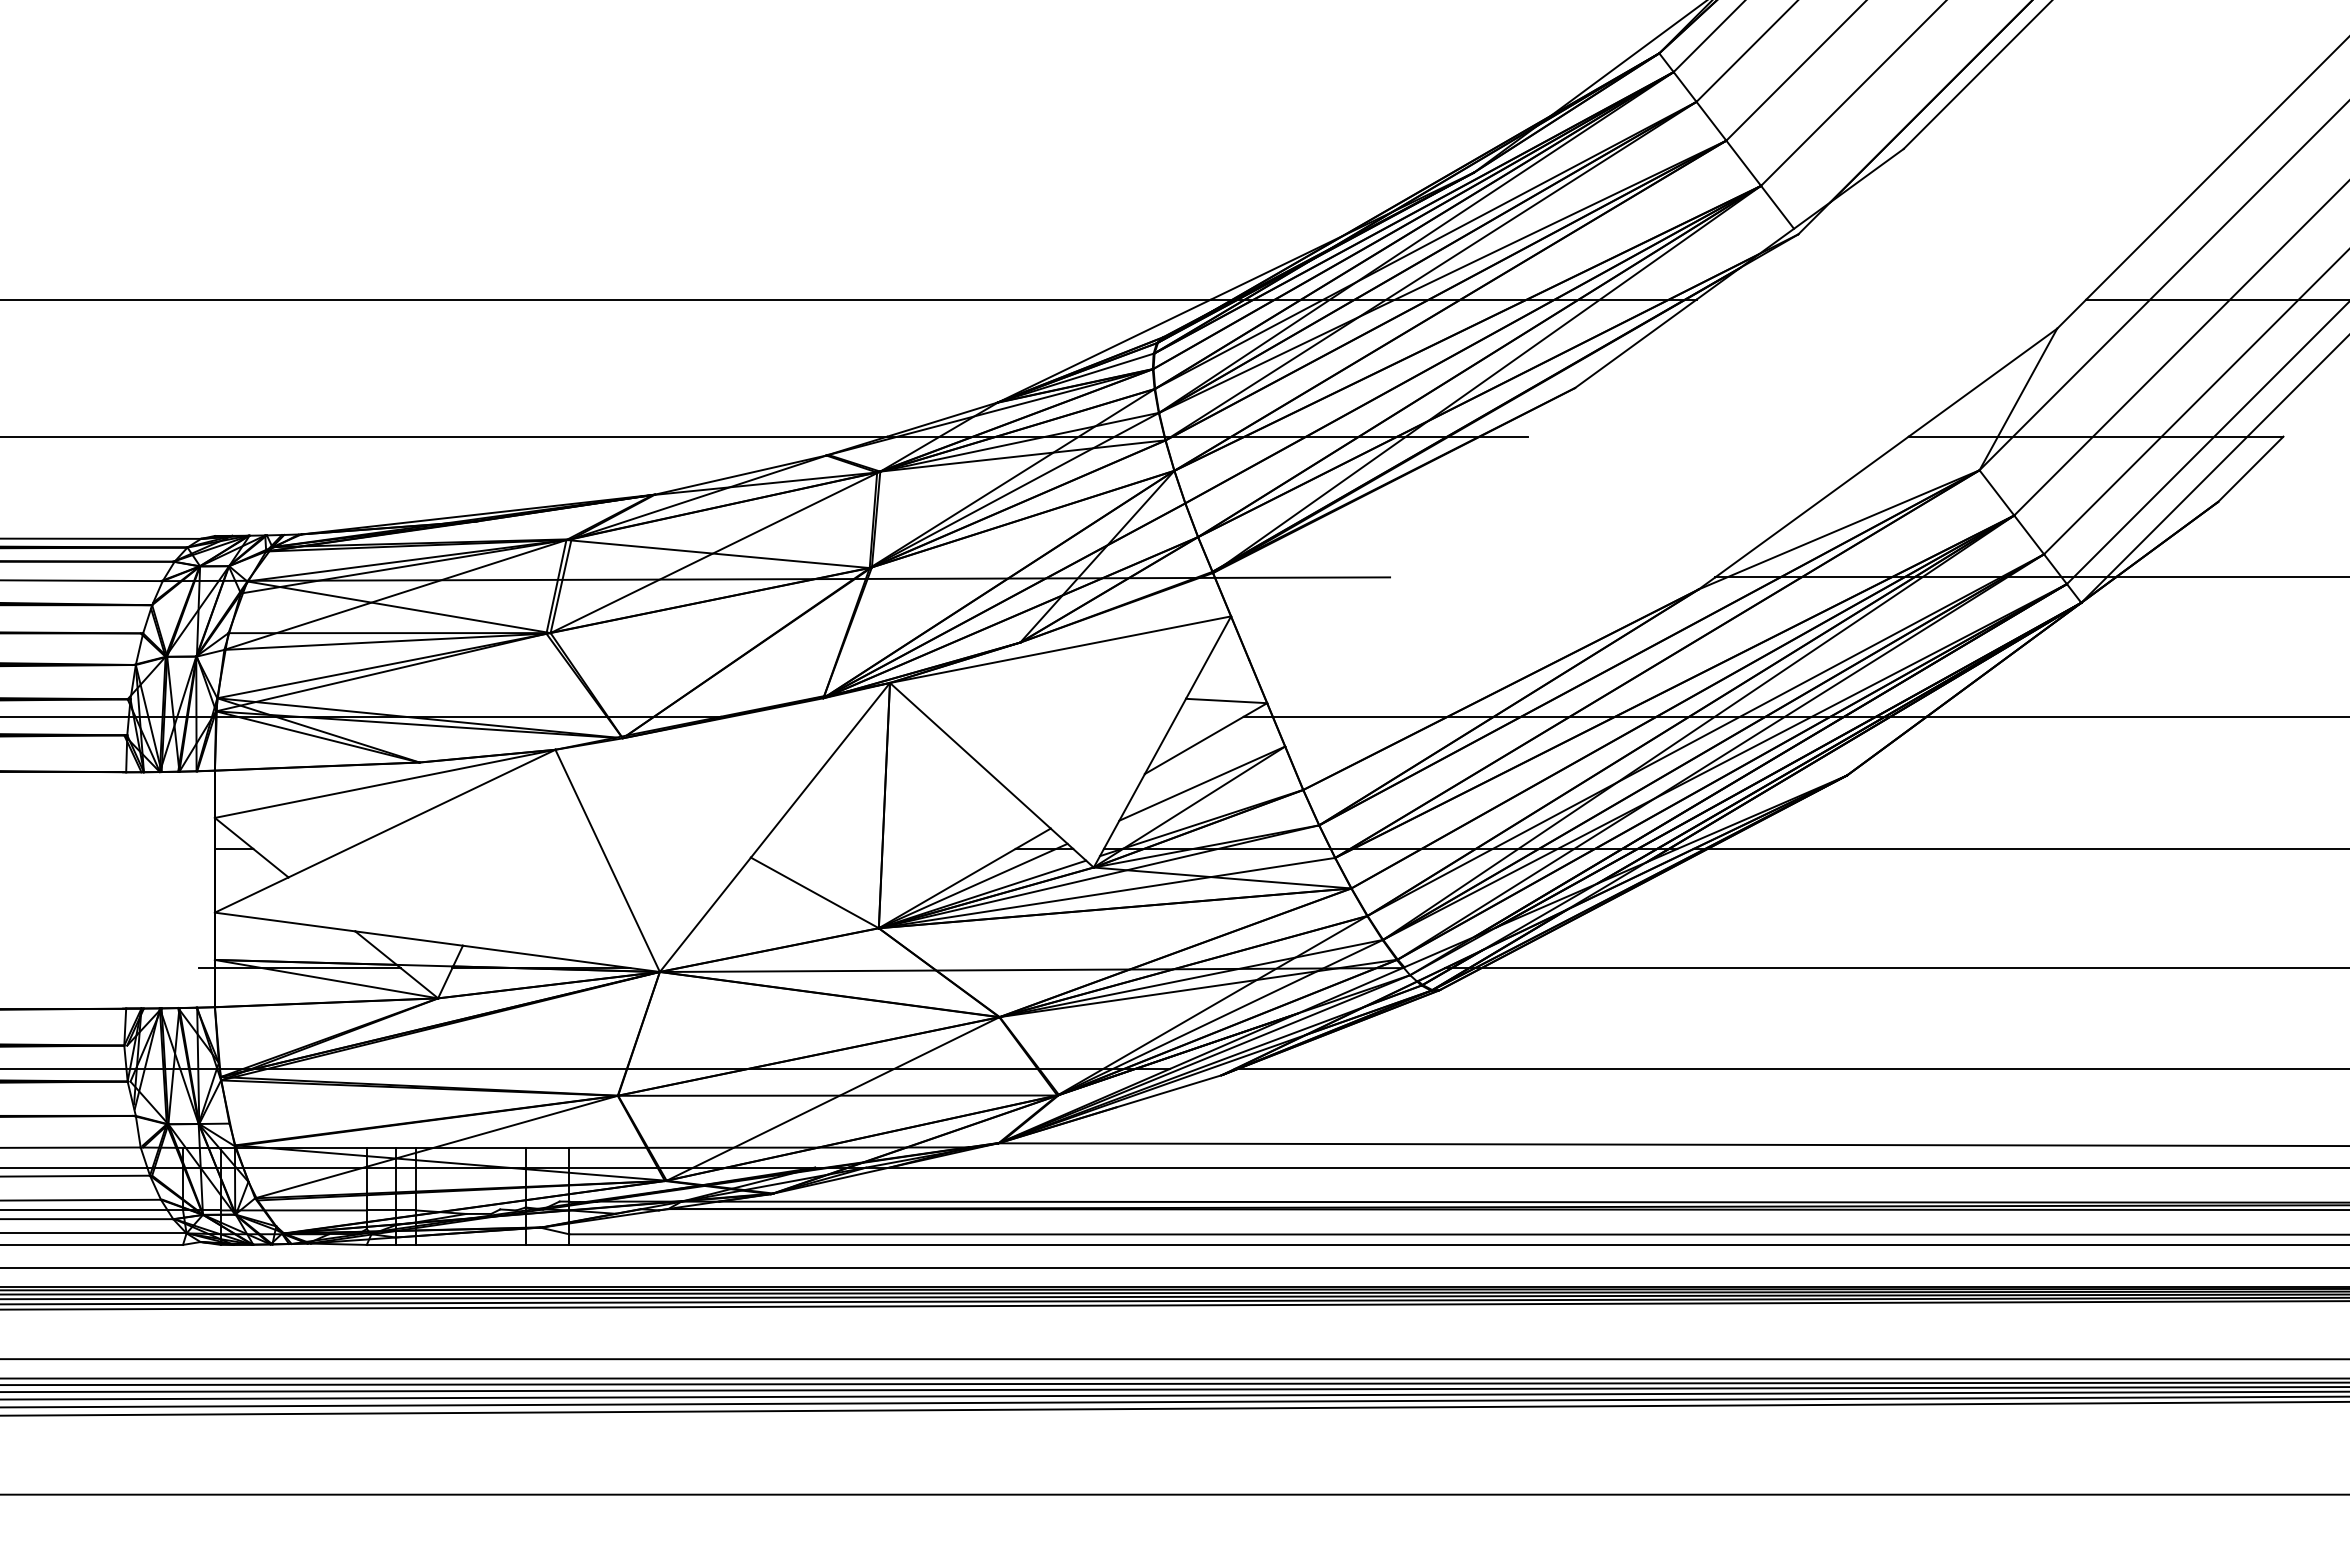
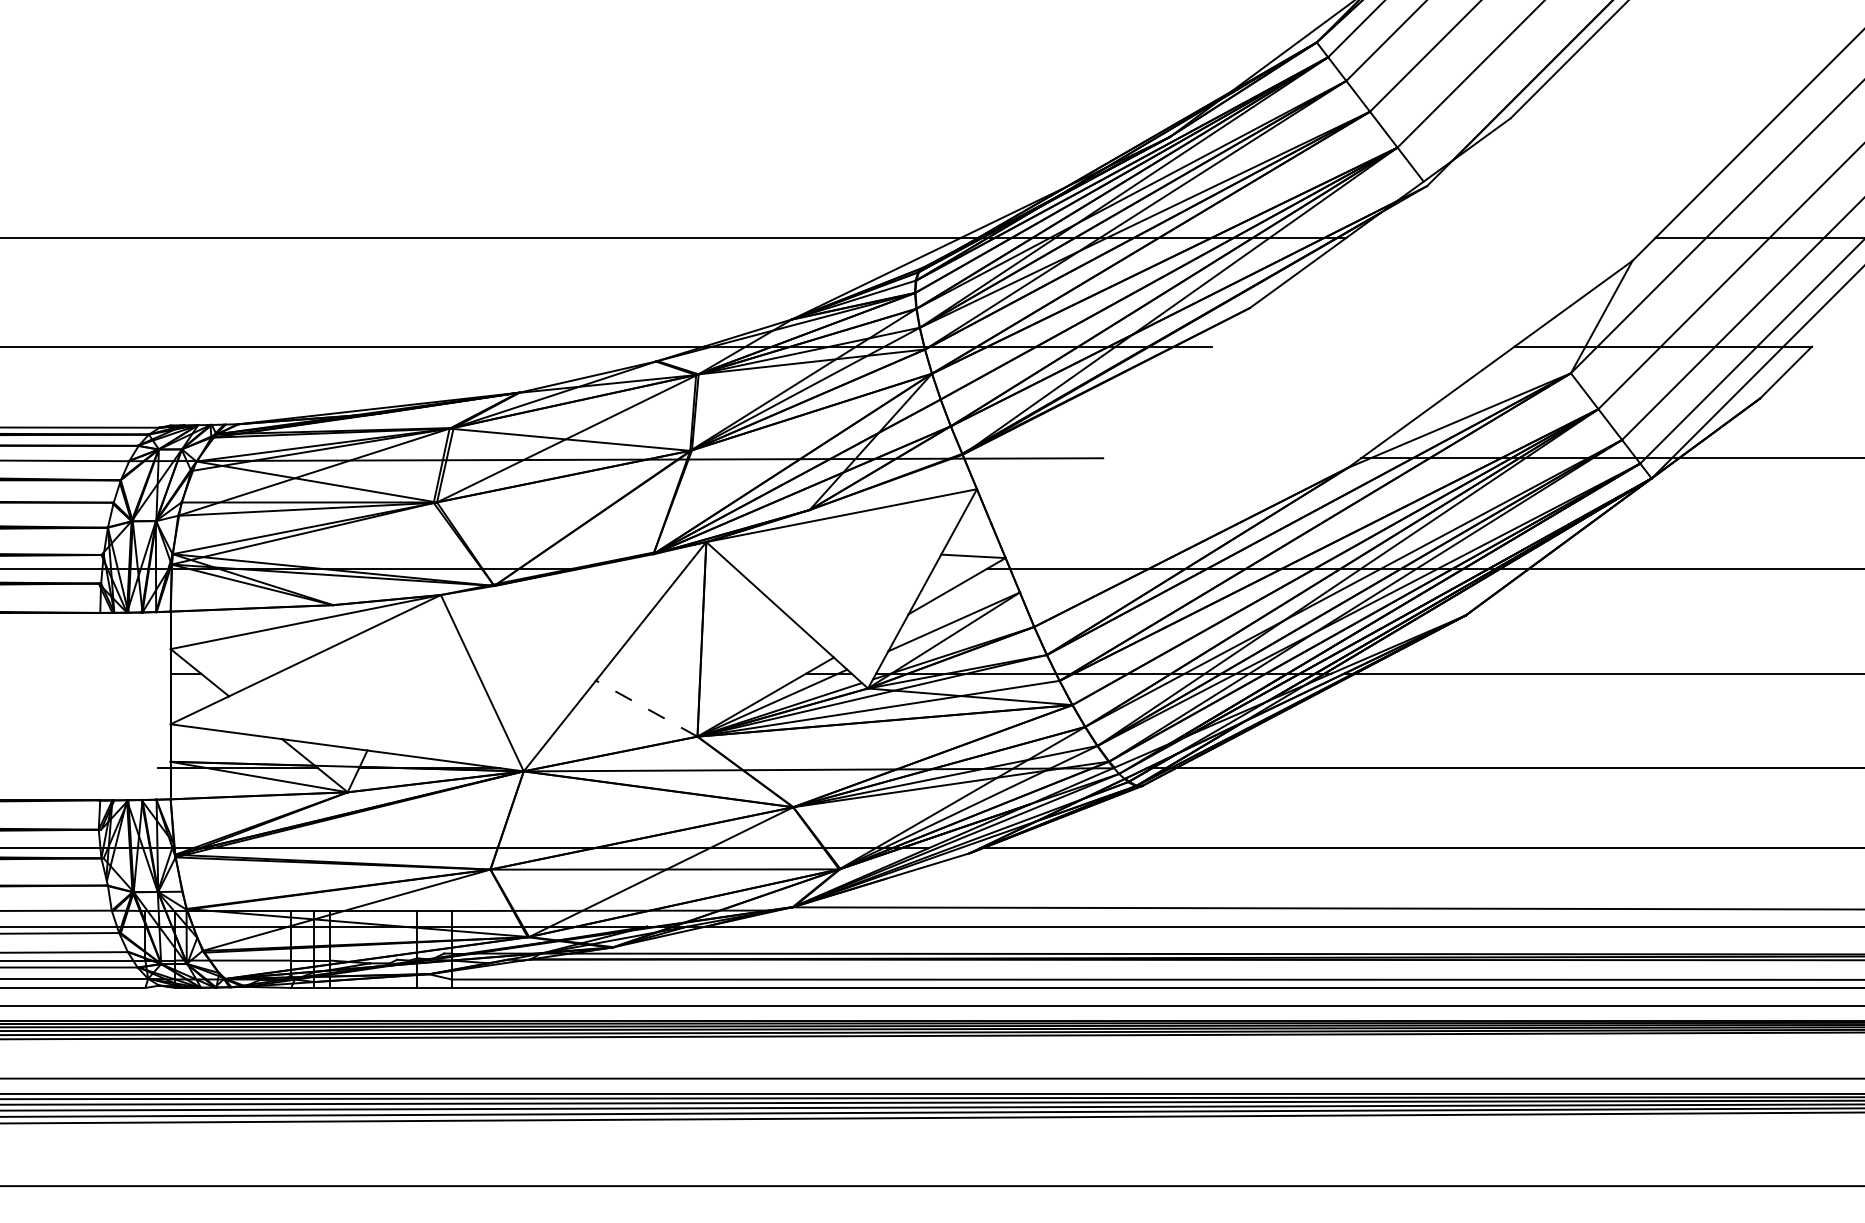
line: (814, 892) -> (646, 708), solid -> dashed

